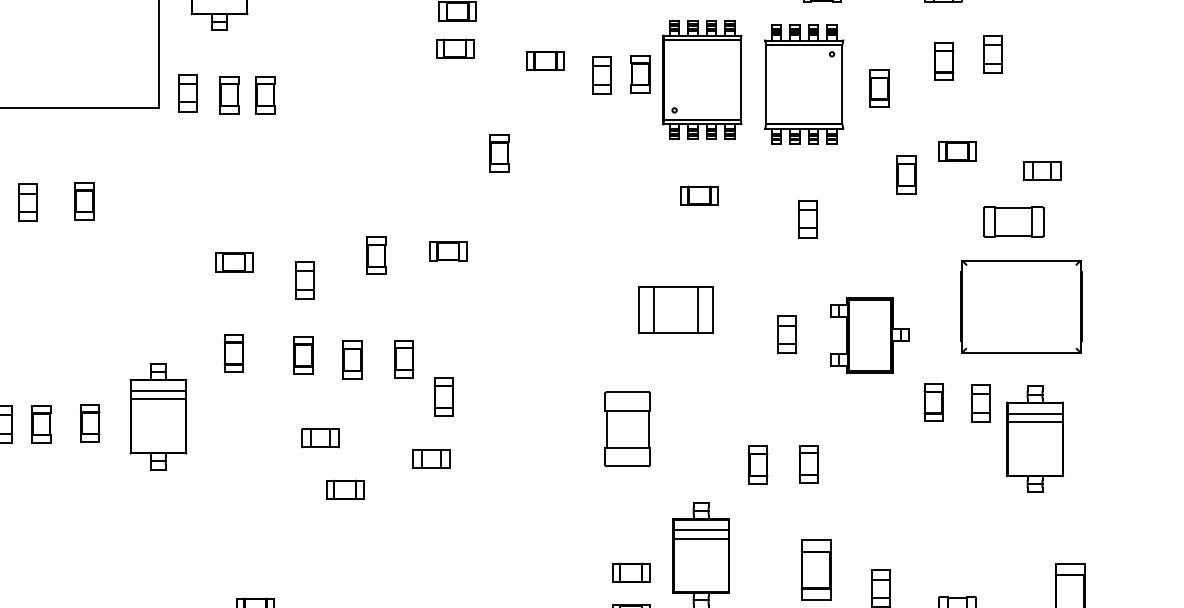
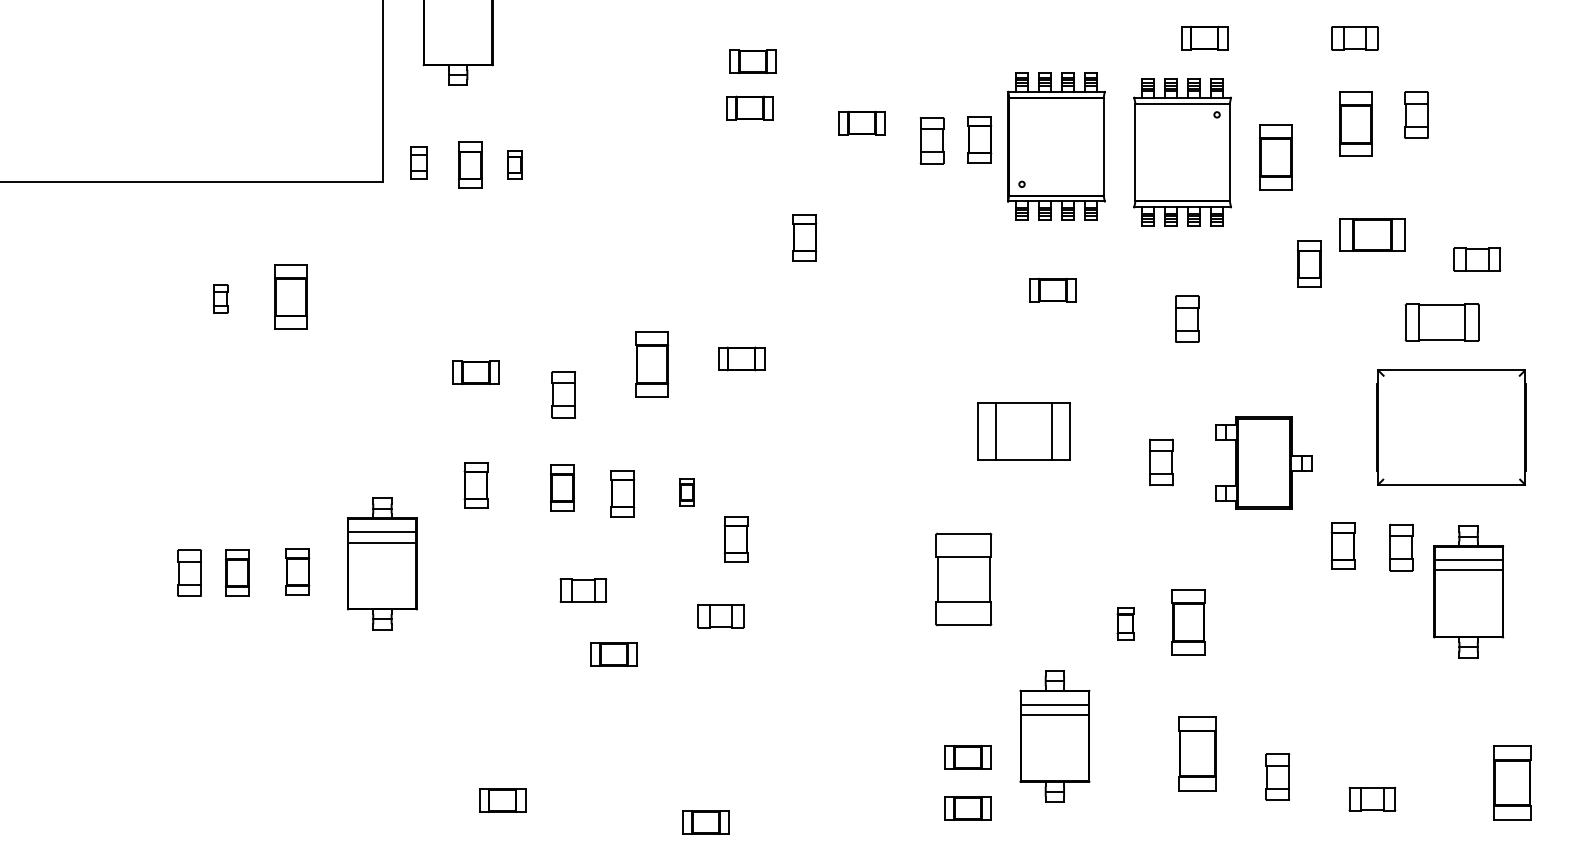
part: (943, 61) -> (1355, 123), size x1.4
part: (879, 88) -> (1275, 157), size x1.4
part: (187, 92) -> (418, 162), size x0.7
part: (265, 94) -> (514, 164), size x0.6
part: (957, 151) -> (1372, 235), size x1.4
part: (84, 200) -> (290, 296), size x1.4
part: (27, 202) -> (220, 298), size x0.6
part: (376, 255) -> (652, 364), size x1.4
part: (403, 359) -> (686, 492), size x0.6
part: (758, 464) -> (1125, 623), size x0.7
part: (808, 464) -> (1188, 622), size x1.4

